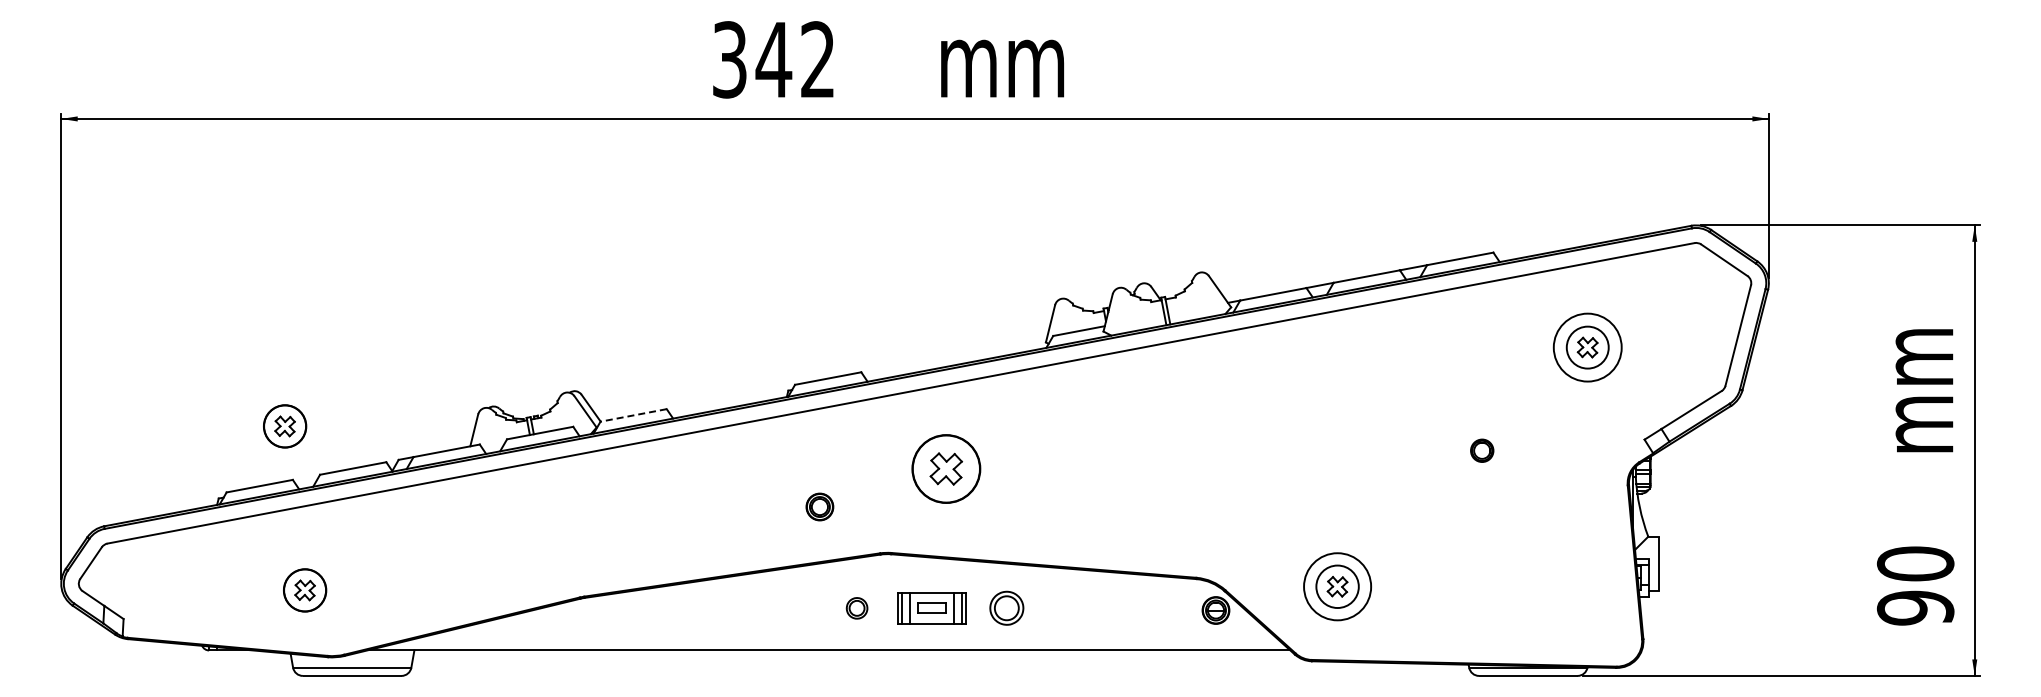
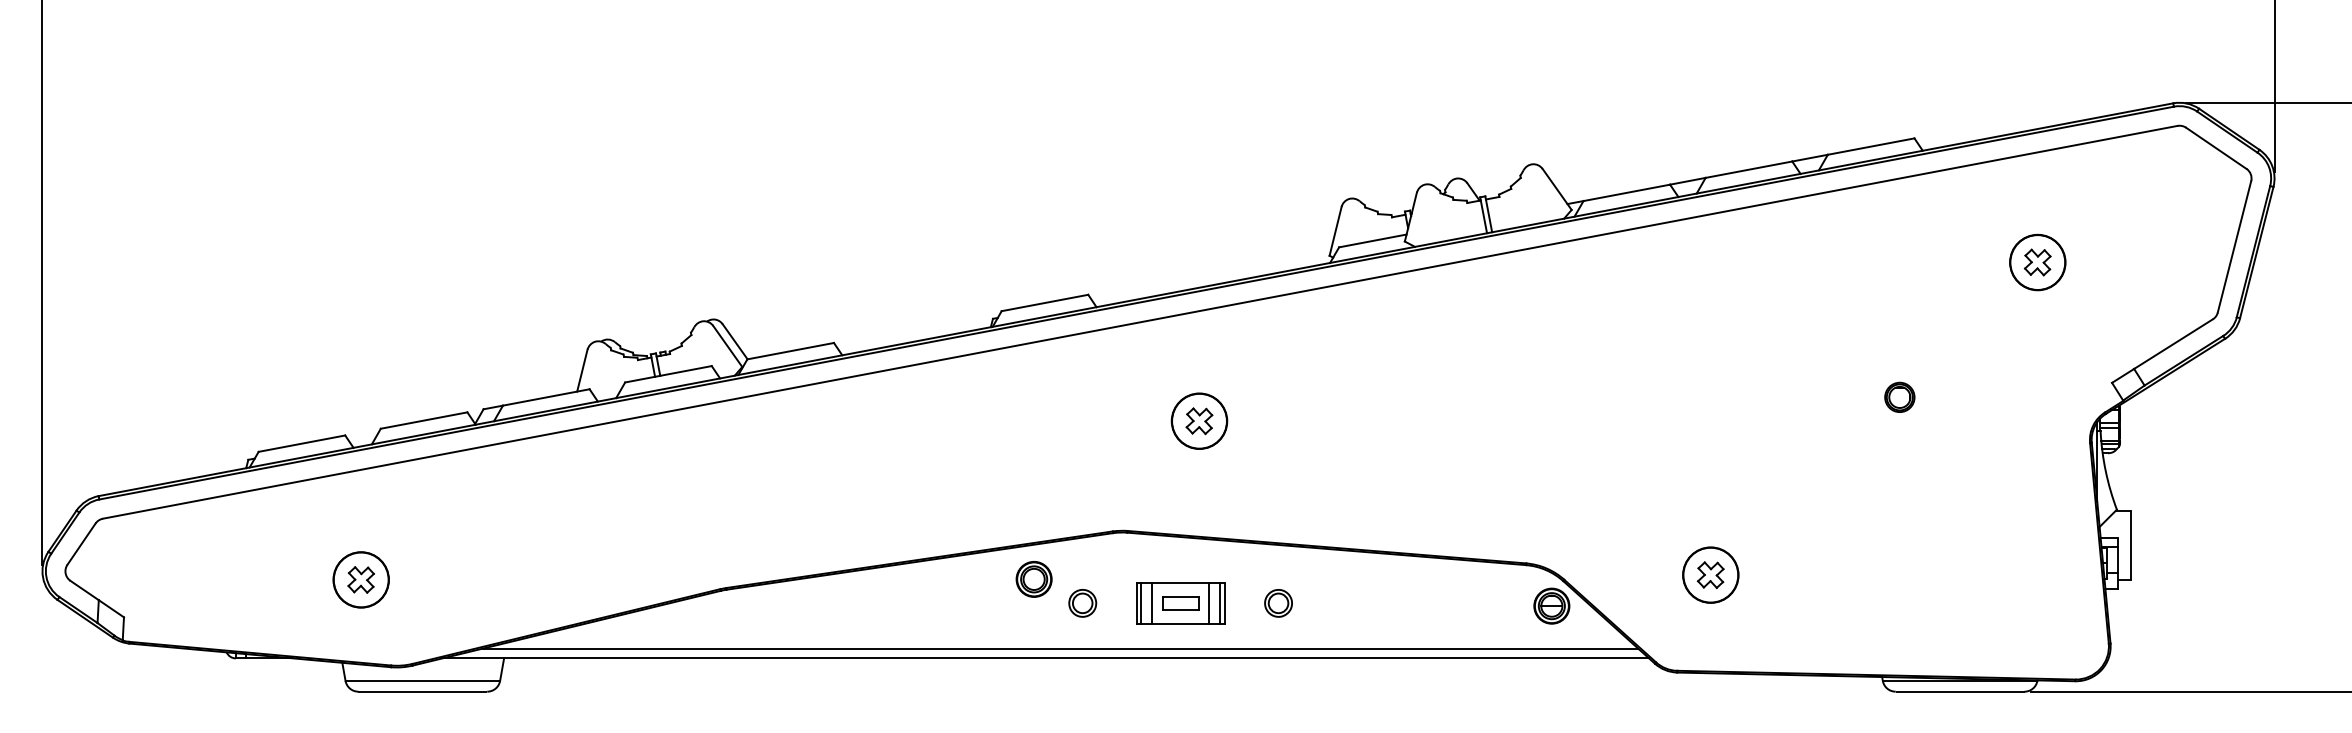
circle: (1587, 347) -> (2037, 262), size x0.62
line: (633, 415) -> (790, 351), dashed -> solid
part: (285, 426) -> (335, 365), removed
part: (946, 468) -> (1199, 420), size x0.62
part: (819, 506) -> (1033, 578), moved
circle: (1337, 586) -> (1710, 574), size x0.62
part: (1006, 608) -> (1278, 603), size x0.62
line: (840, 642) -> (1061, 647), added

